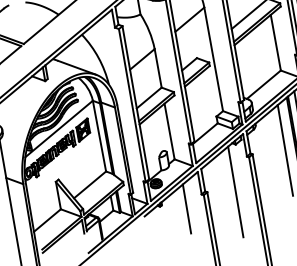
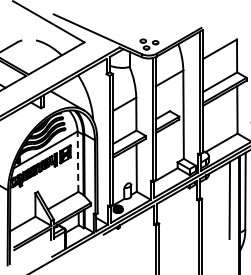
line: (100, 135) -> (78, 161), solid -> dashed
line: (235, 191) -> (182, 227), removed
line: (186, 208) -> (139, 234), removed

